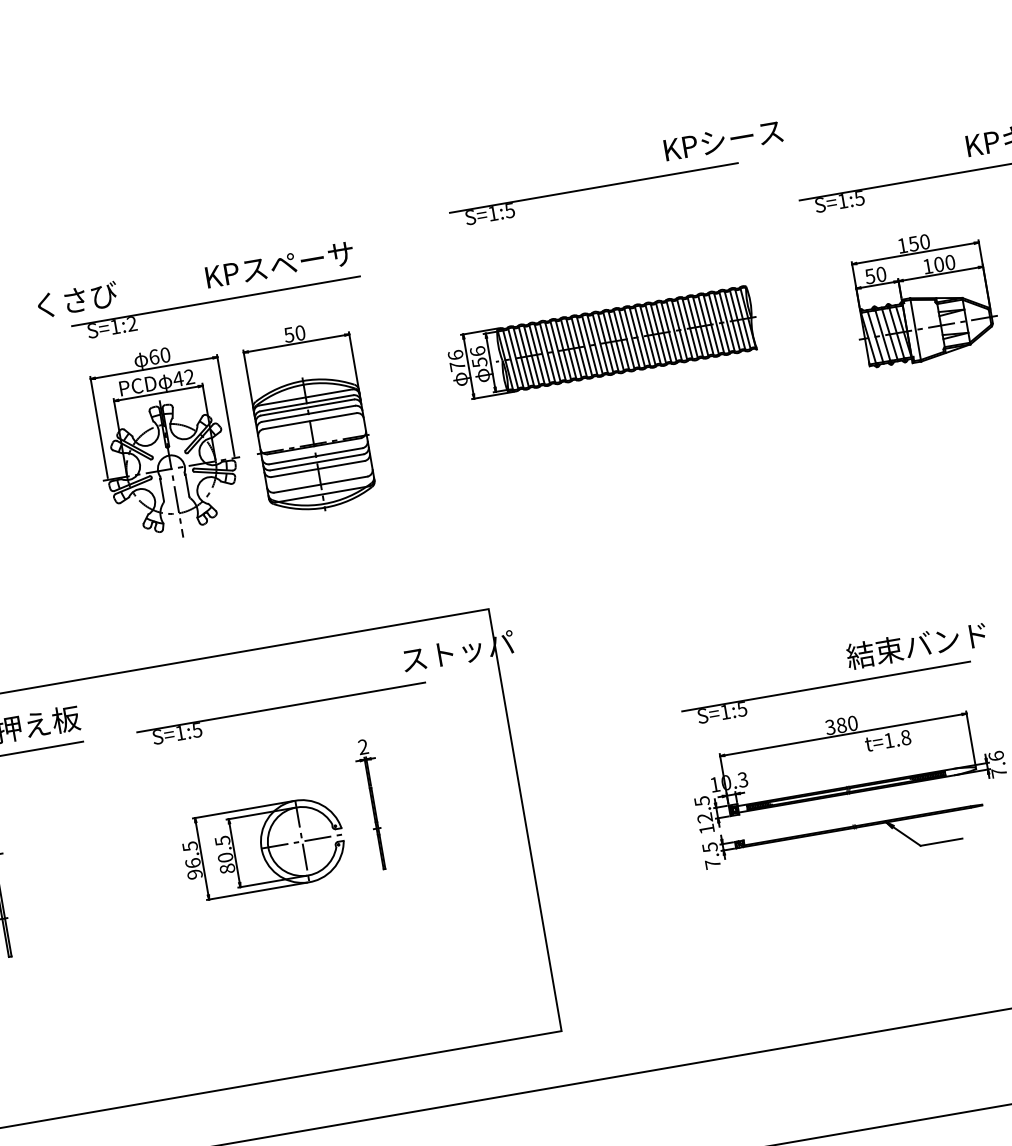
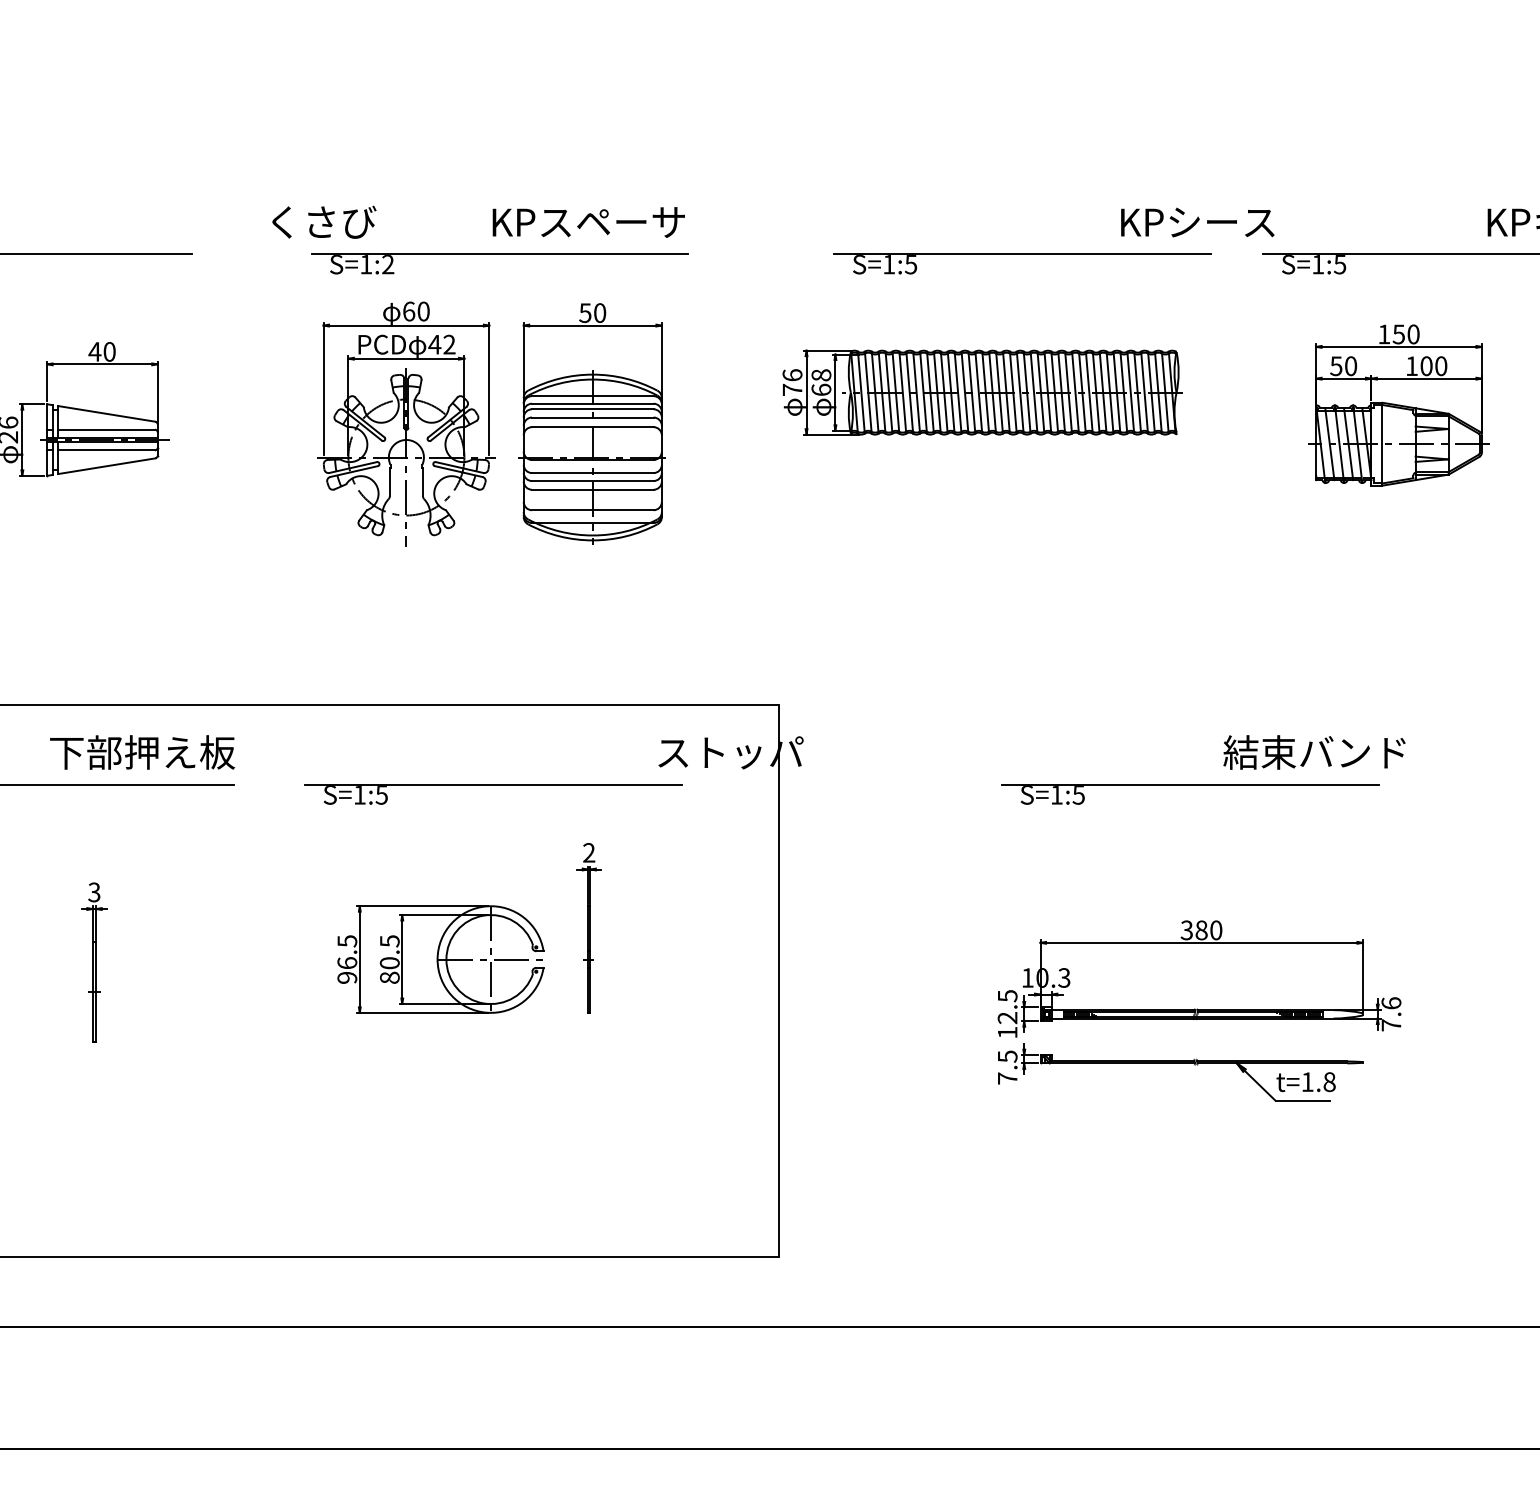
part: (617, 183) -> (1053, 253), moved
text: (478, 356) -> (821, 382), 56 -> 68
part: (836, 684) -> (1203, 784), moved
text: (887, 741) -> (1305, 1082), moved

